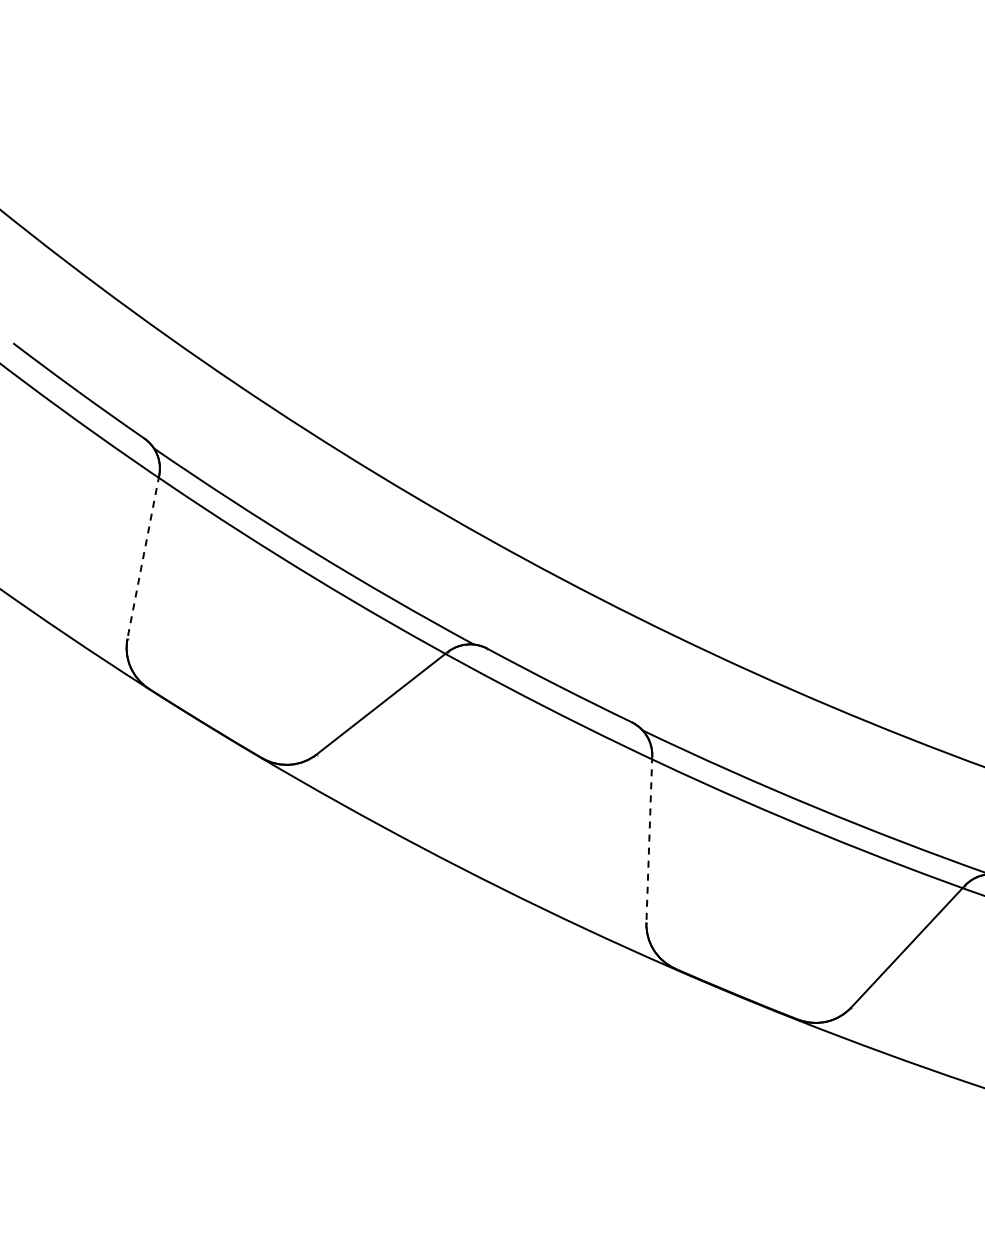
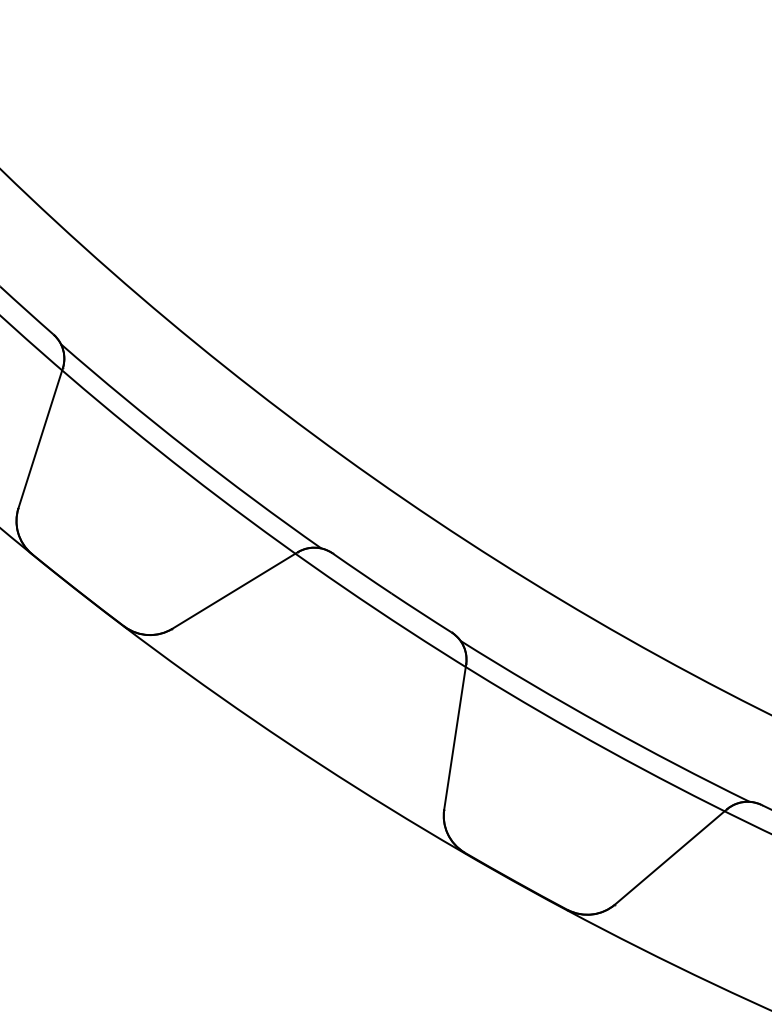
line: (143, 557) -> (40, 438), dashed -> solid
line: (649, 839) -> (455, 736), dashed -> solid

